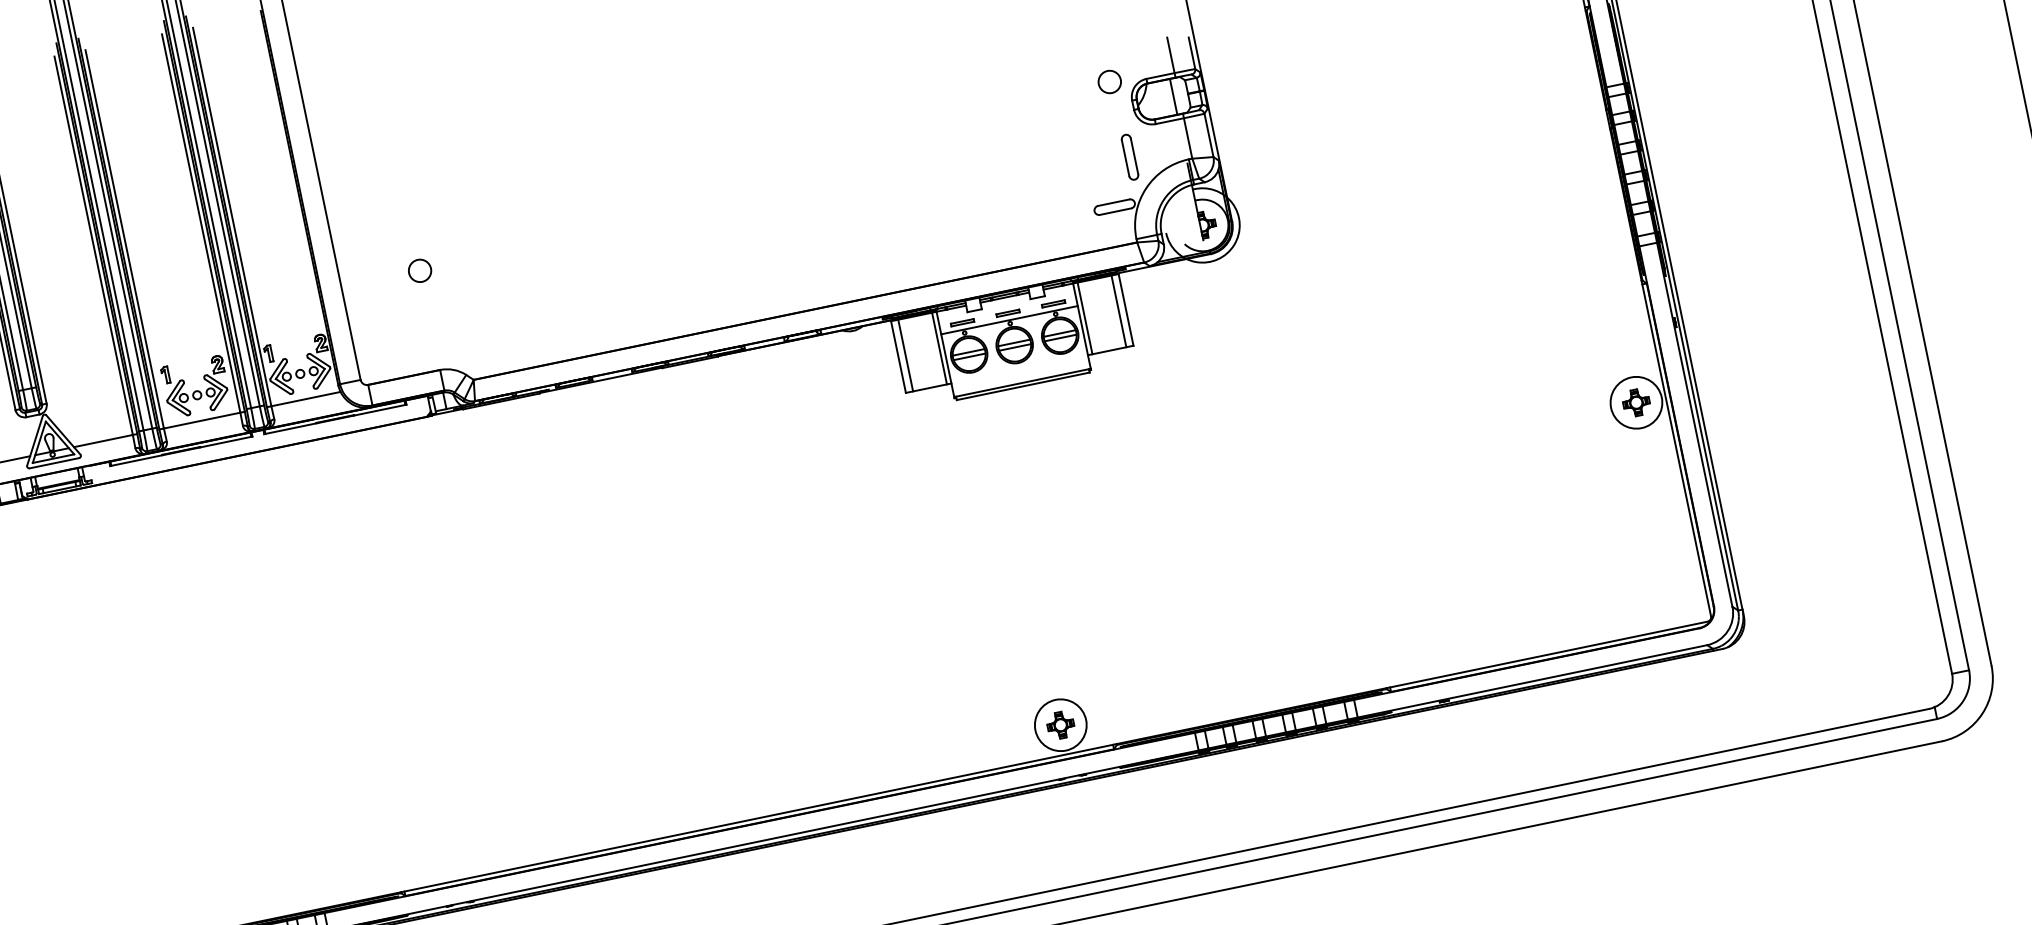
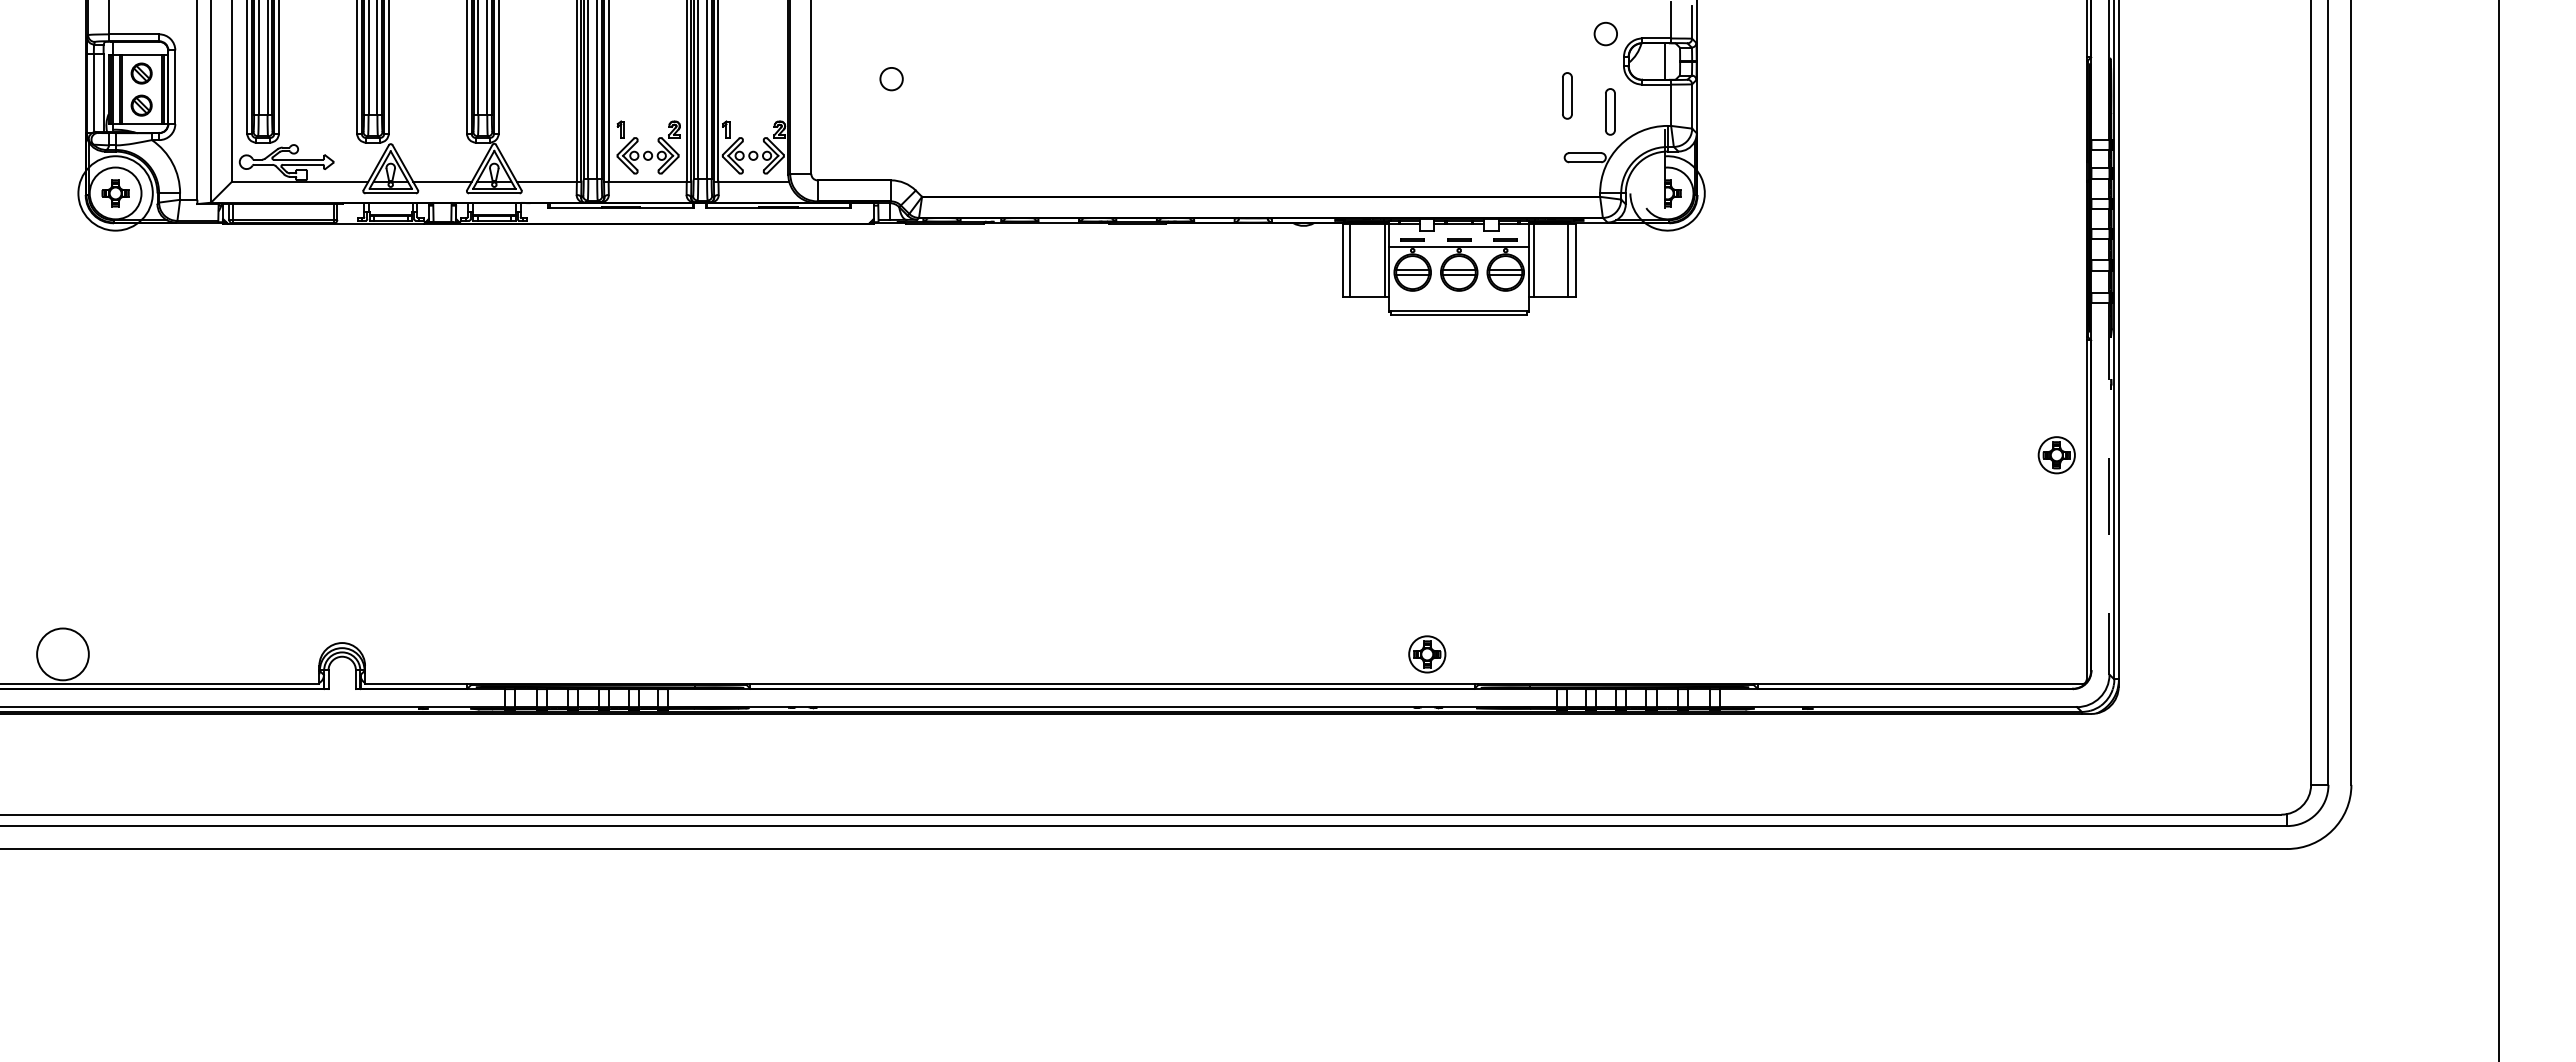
part: (1084, 149) -> (1567, 95), added
circle: (1636, 403) -> (2056, 455), size x0.7
line: (1694, 424) -> (2109, 488), solid -> dashed
circle: (1061, 725) -> (1427, 654), size x0.7

